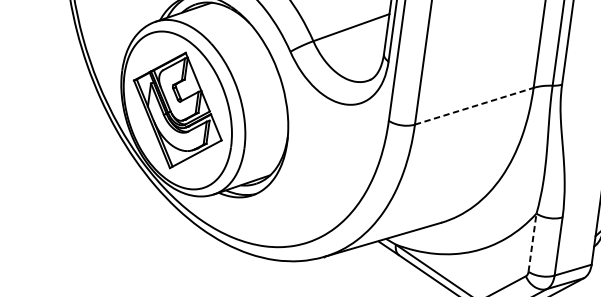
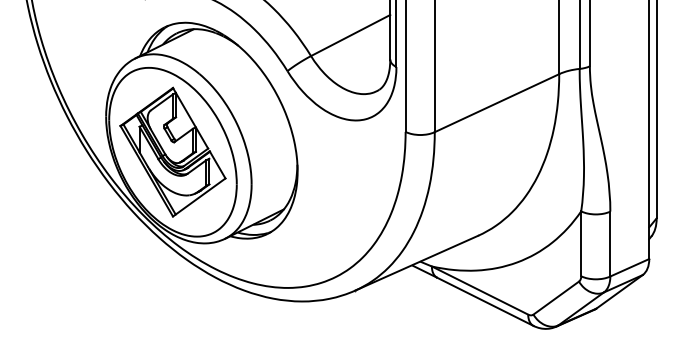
line: (473, 106) -> (496, 103), dashed -> solid
line: (532, 242) -> (581, 243), dashed -> solid

